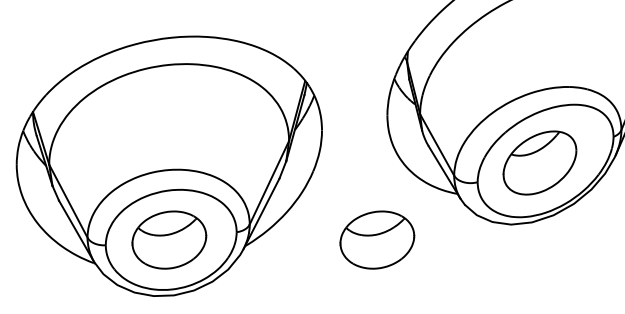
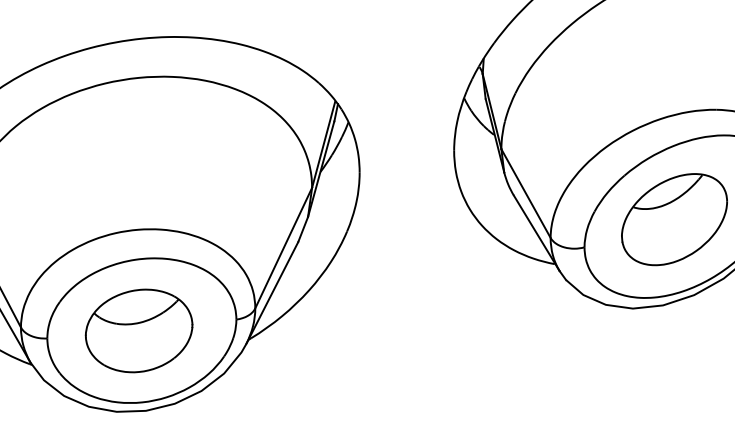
part: (377, 239) -> (439, 330), removed

